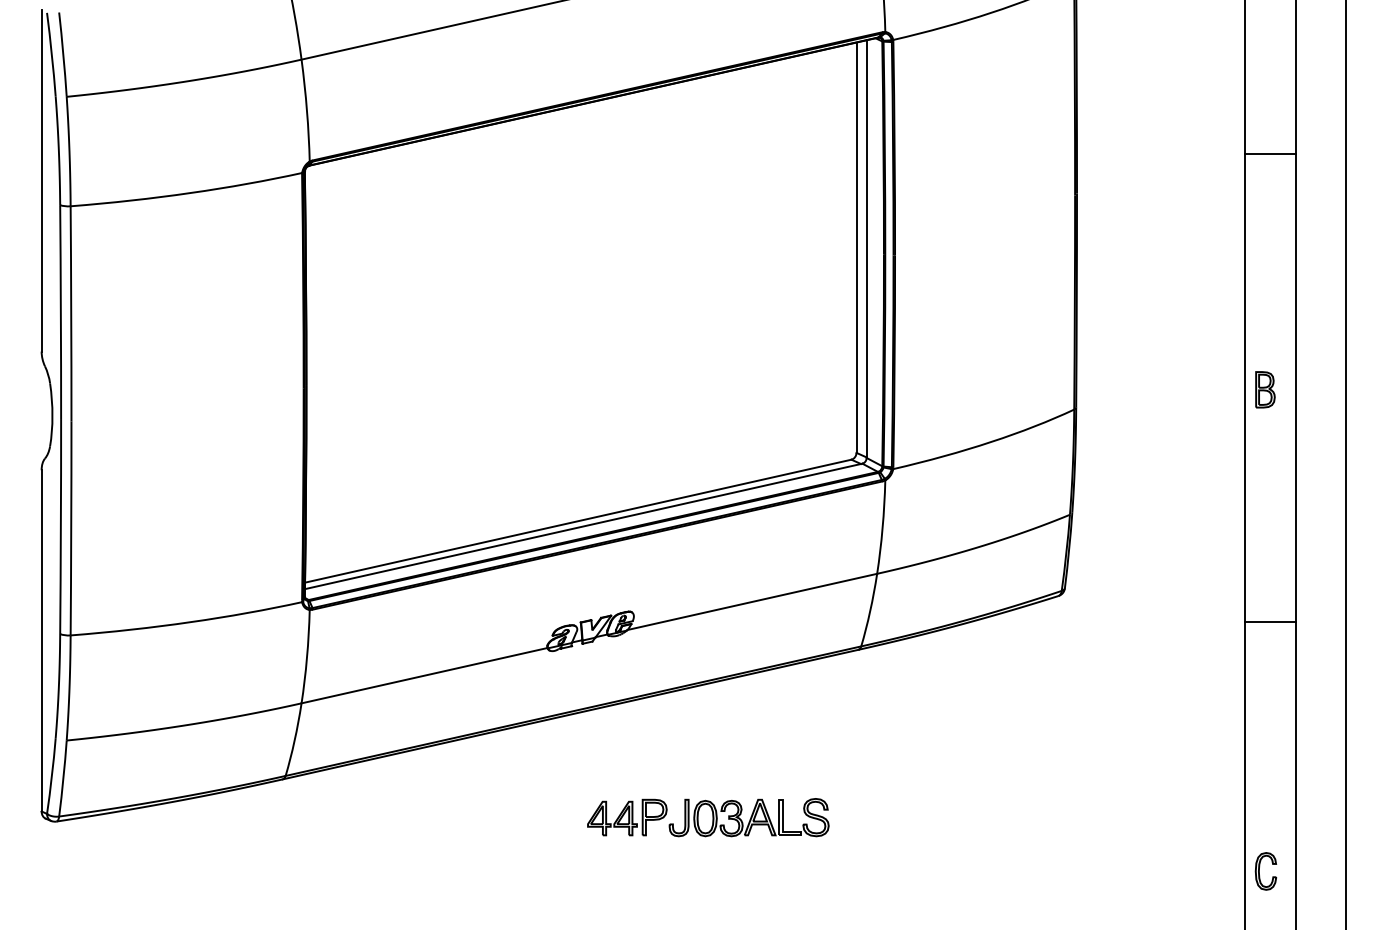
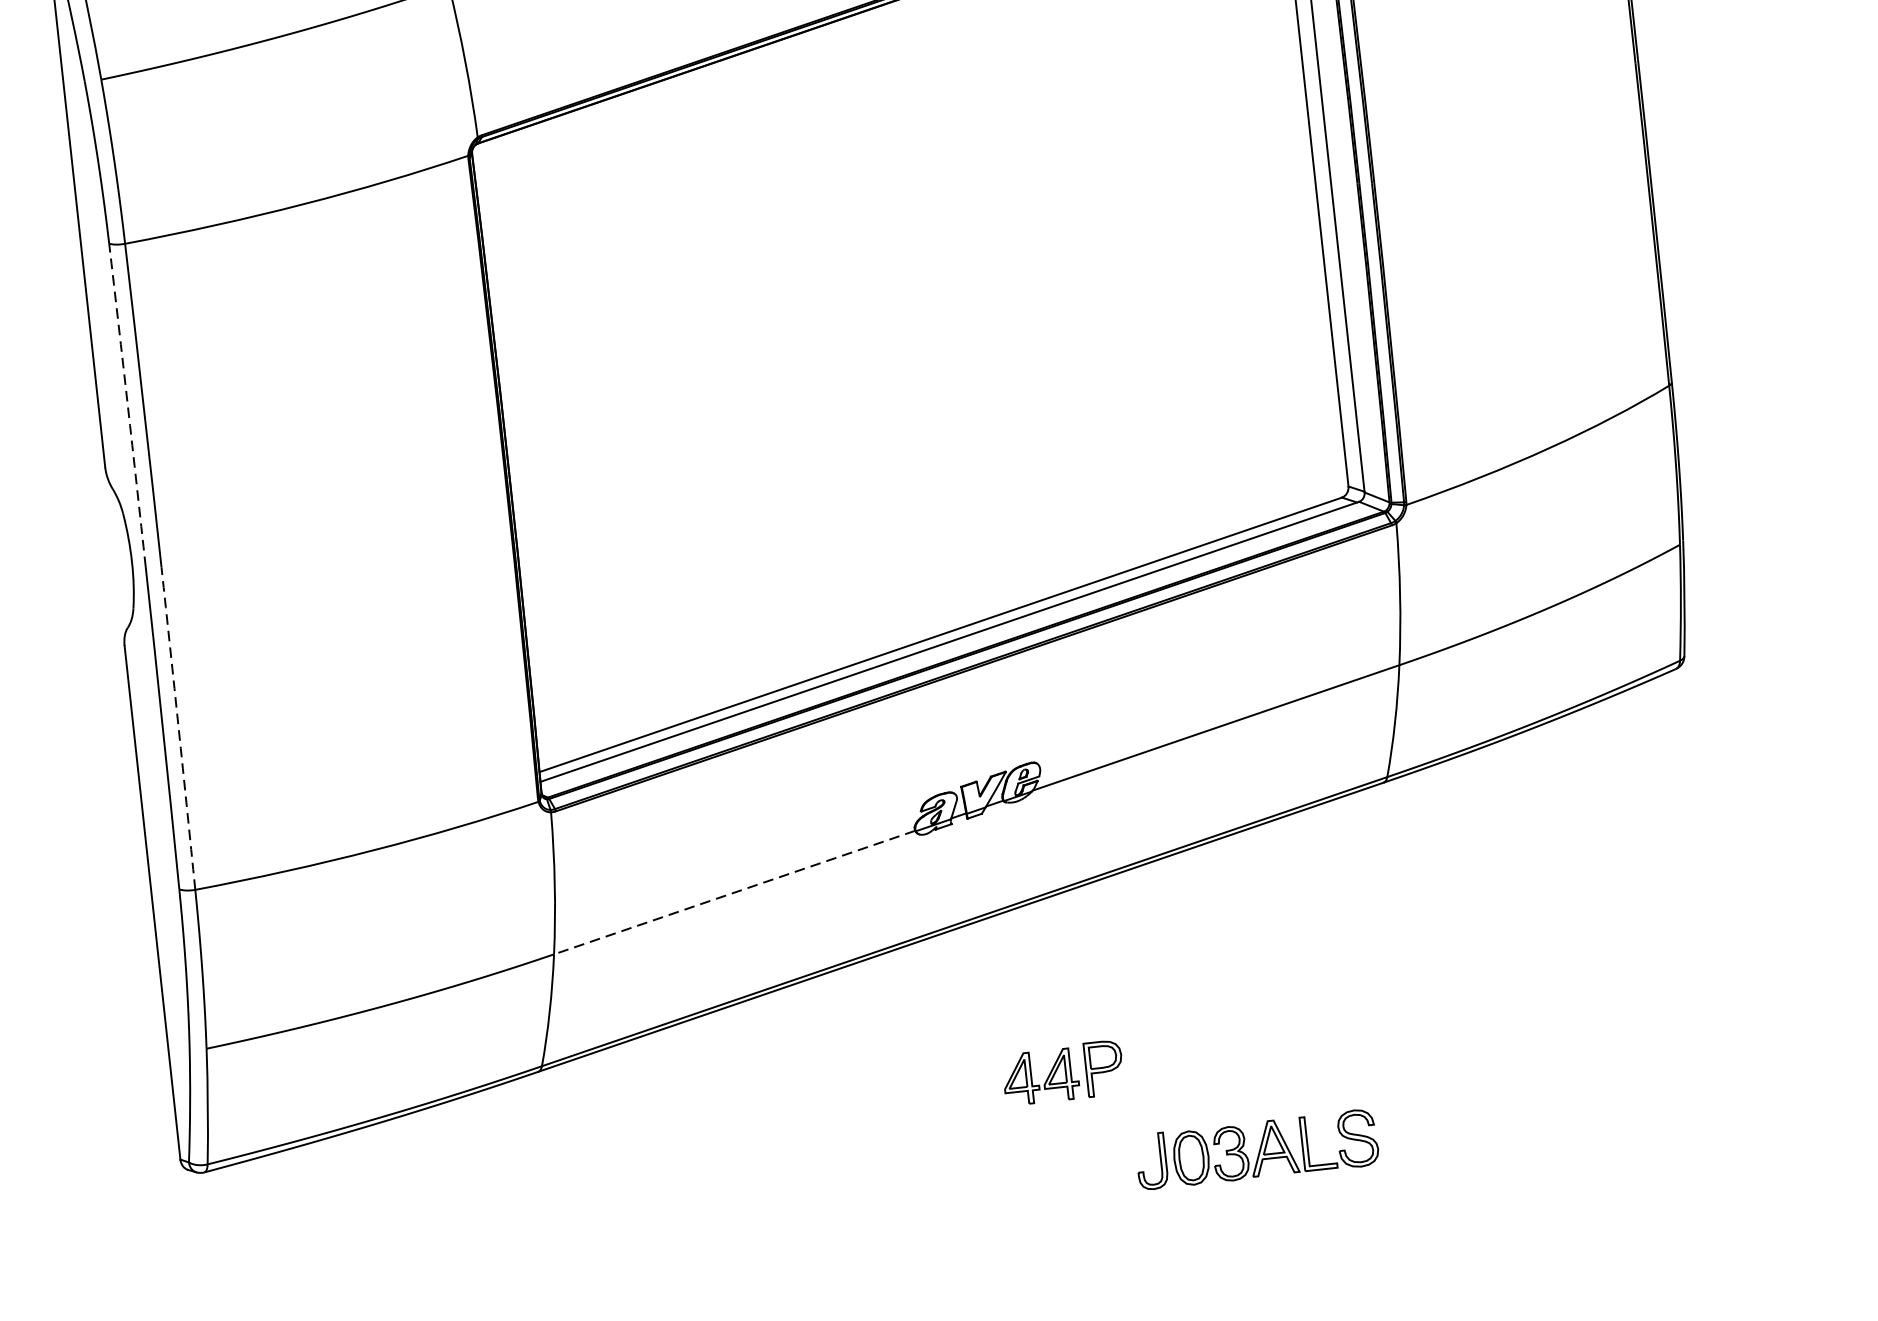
arc: (60, 312) -> (127, 405), solid -> dashed
arc: (71, 528) -> (179, 728), solid -> dashed
line: (424, 675) -> (734, 892), solid -> dashed
part: (748, 817) -> (1256, 1149), moved

